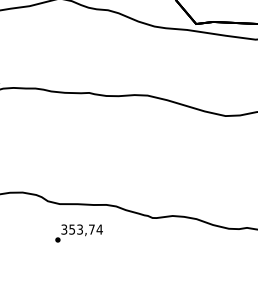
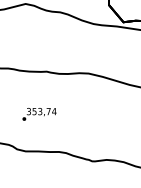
text: (78, 233) -> (39, 114), moved

